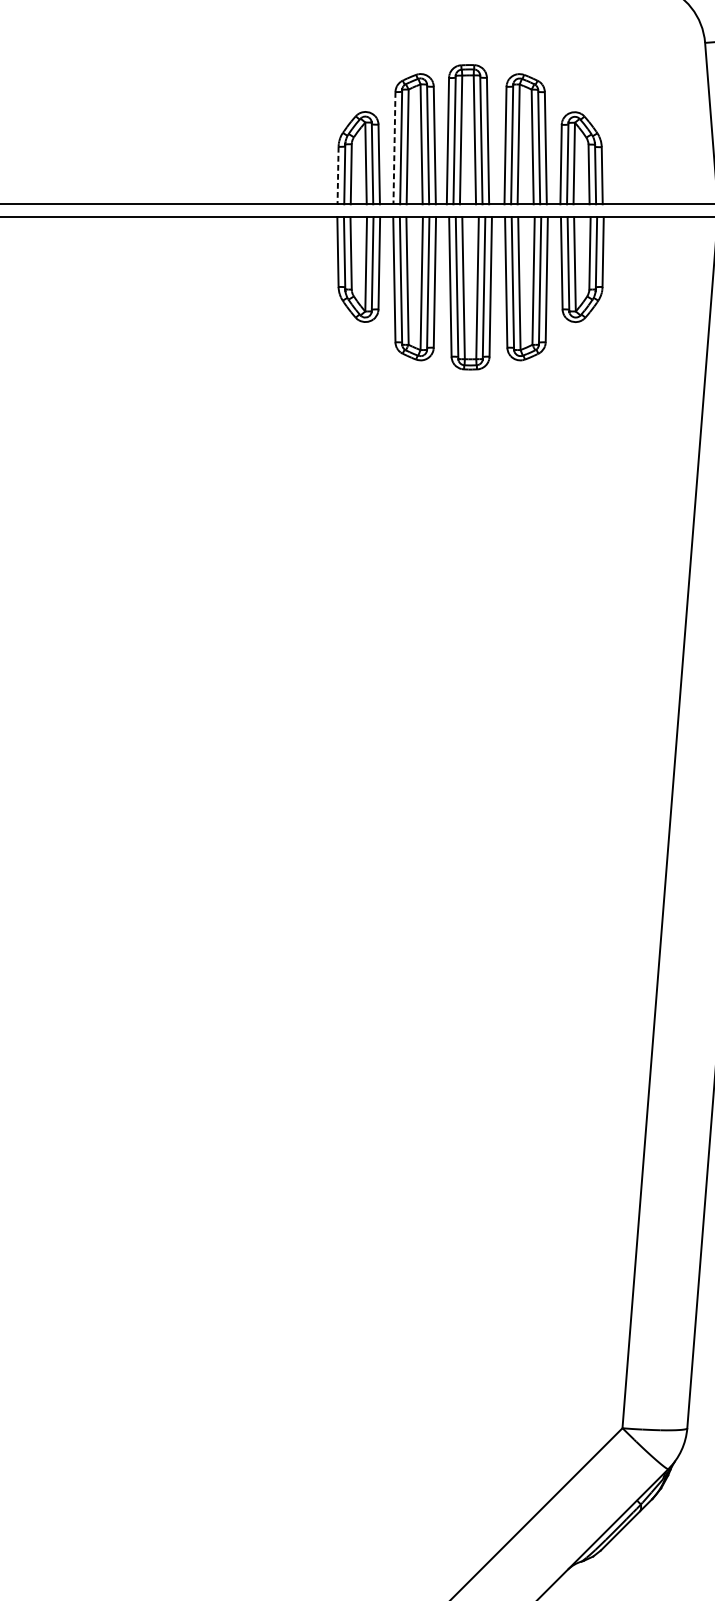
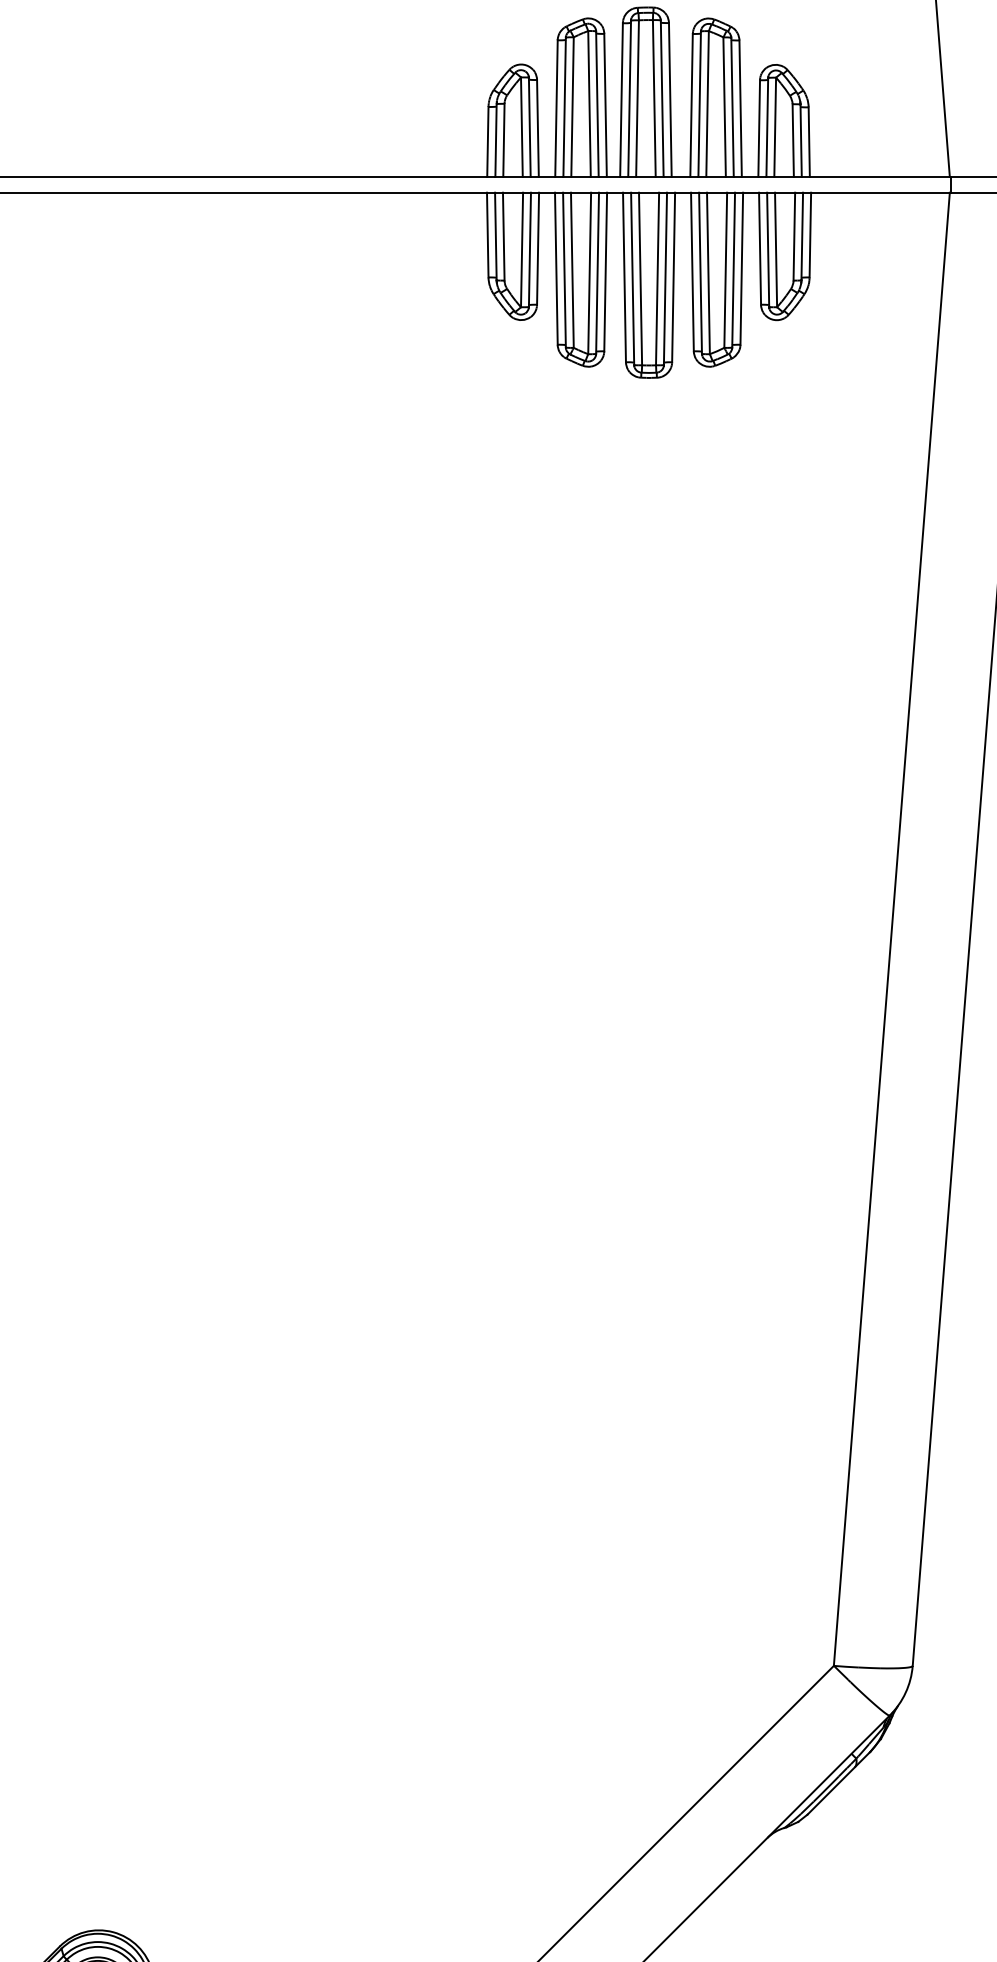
line: (394, 148) -> (556, 109), dashed -> solid
line: (337, 175) -> (487, 141), dashed -> solid

